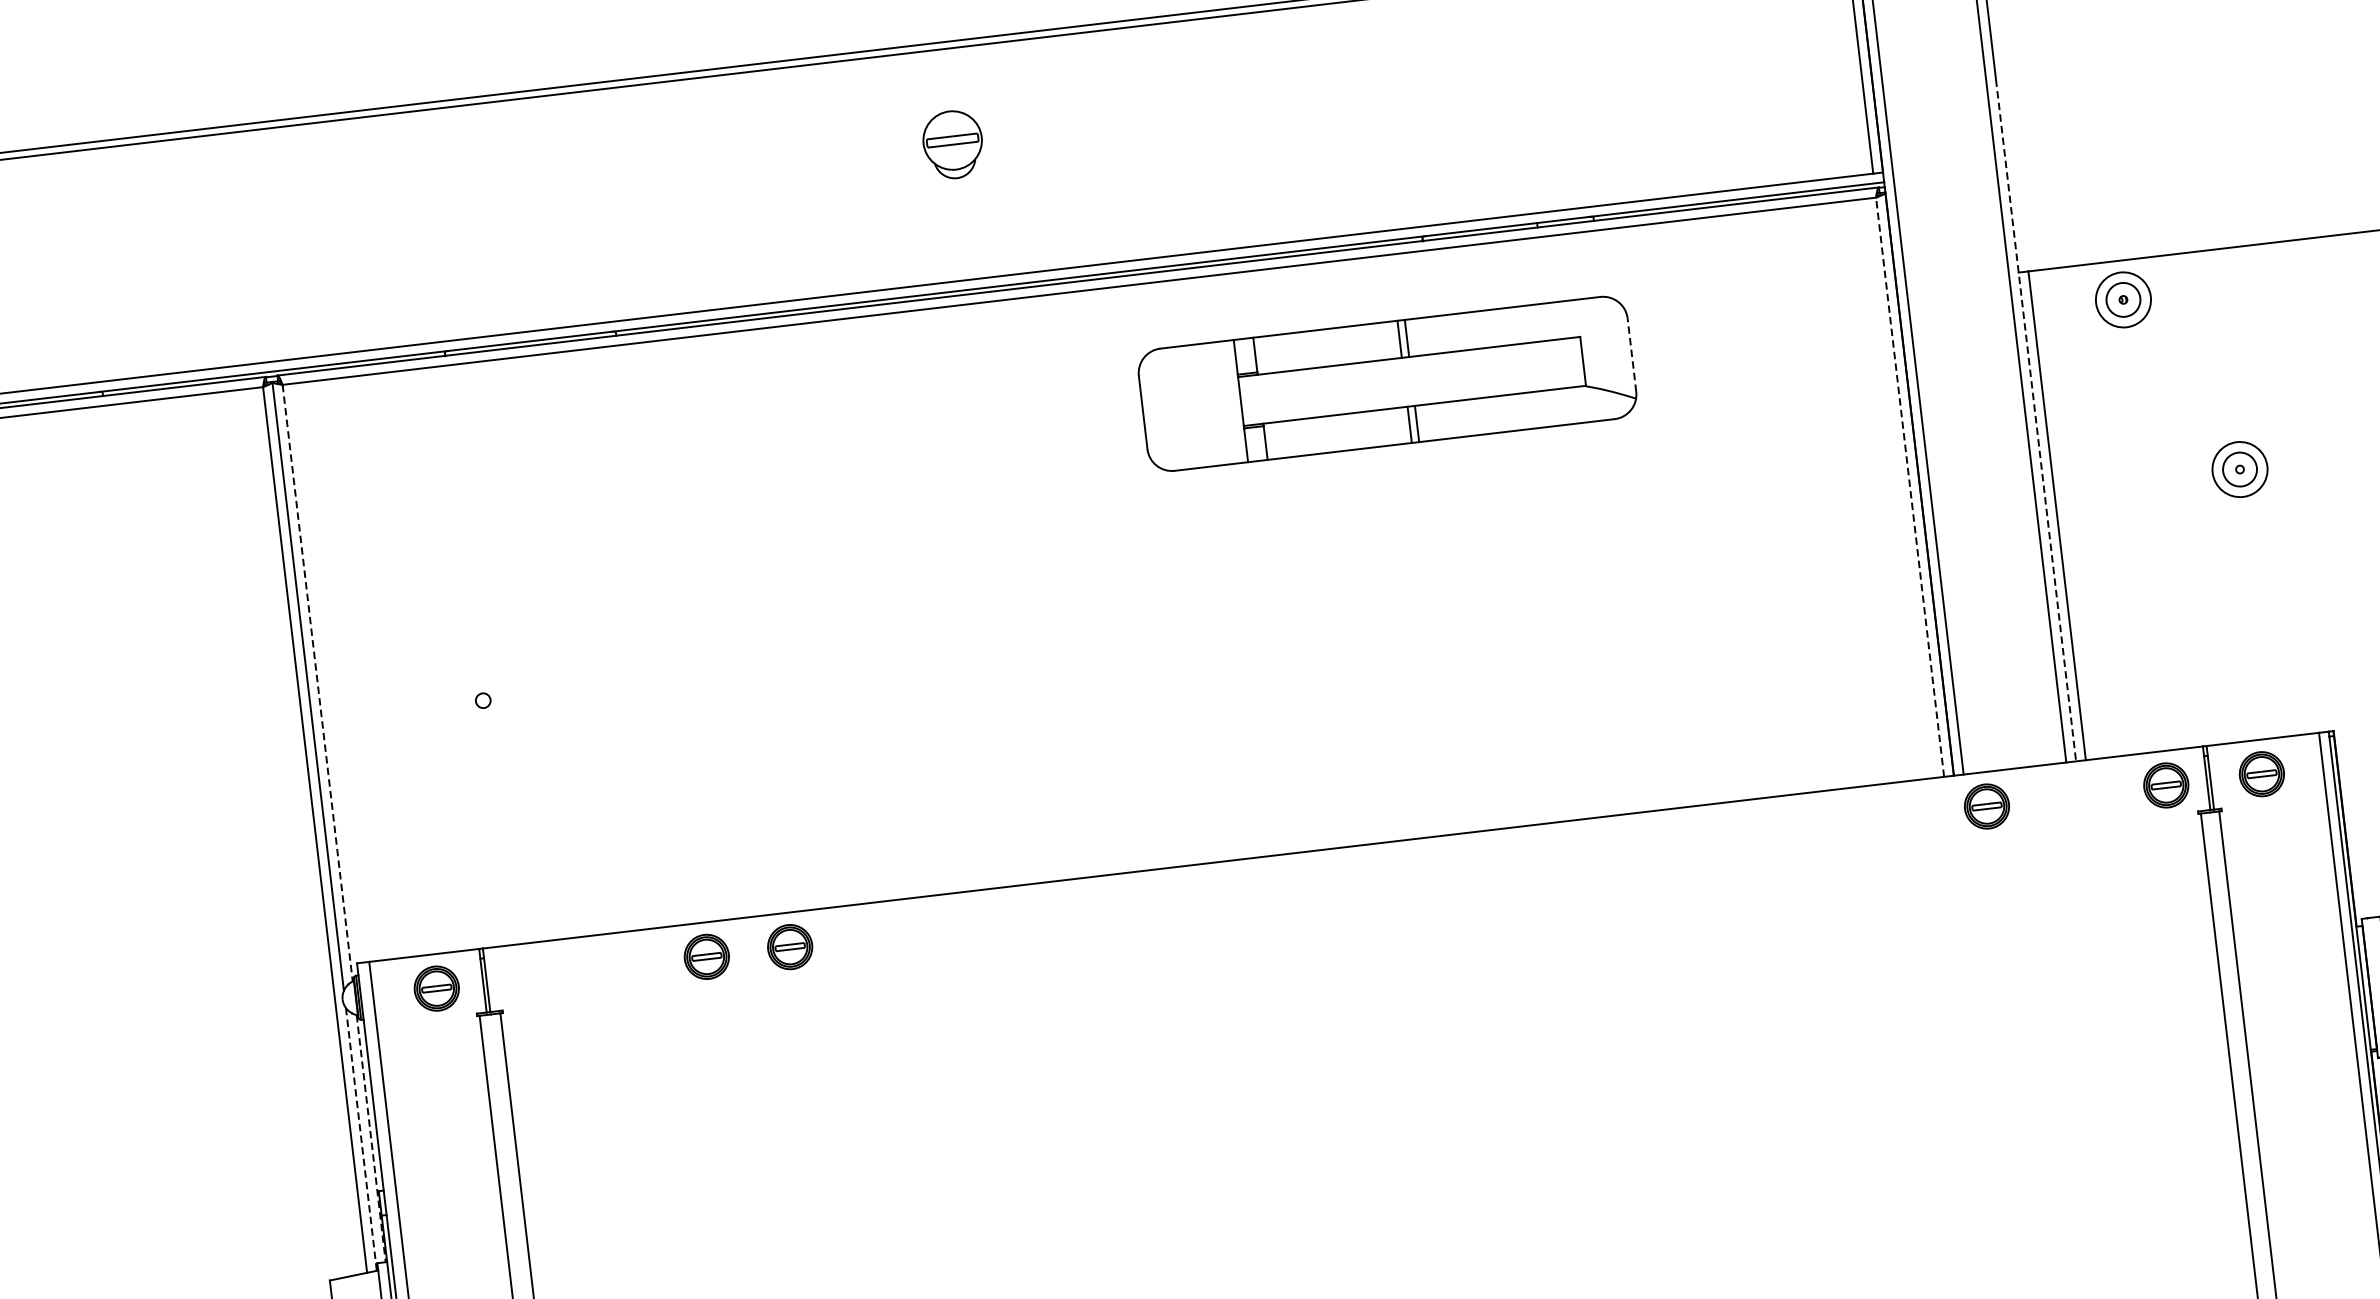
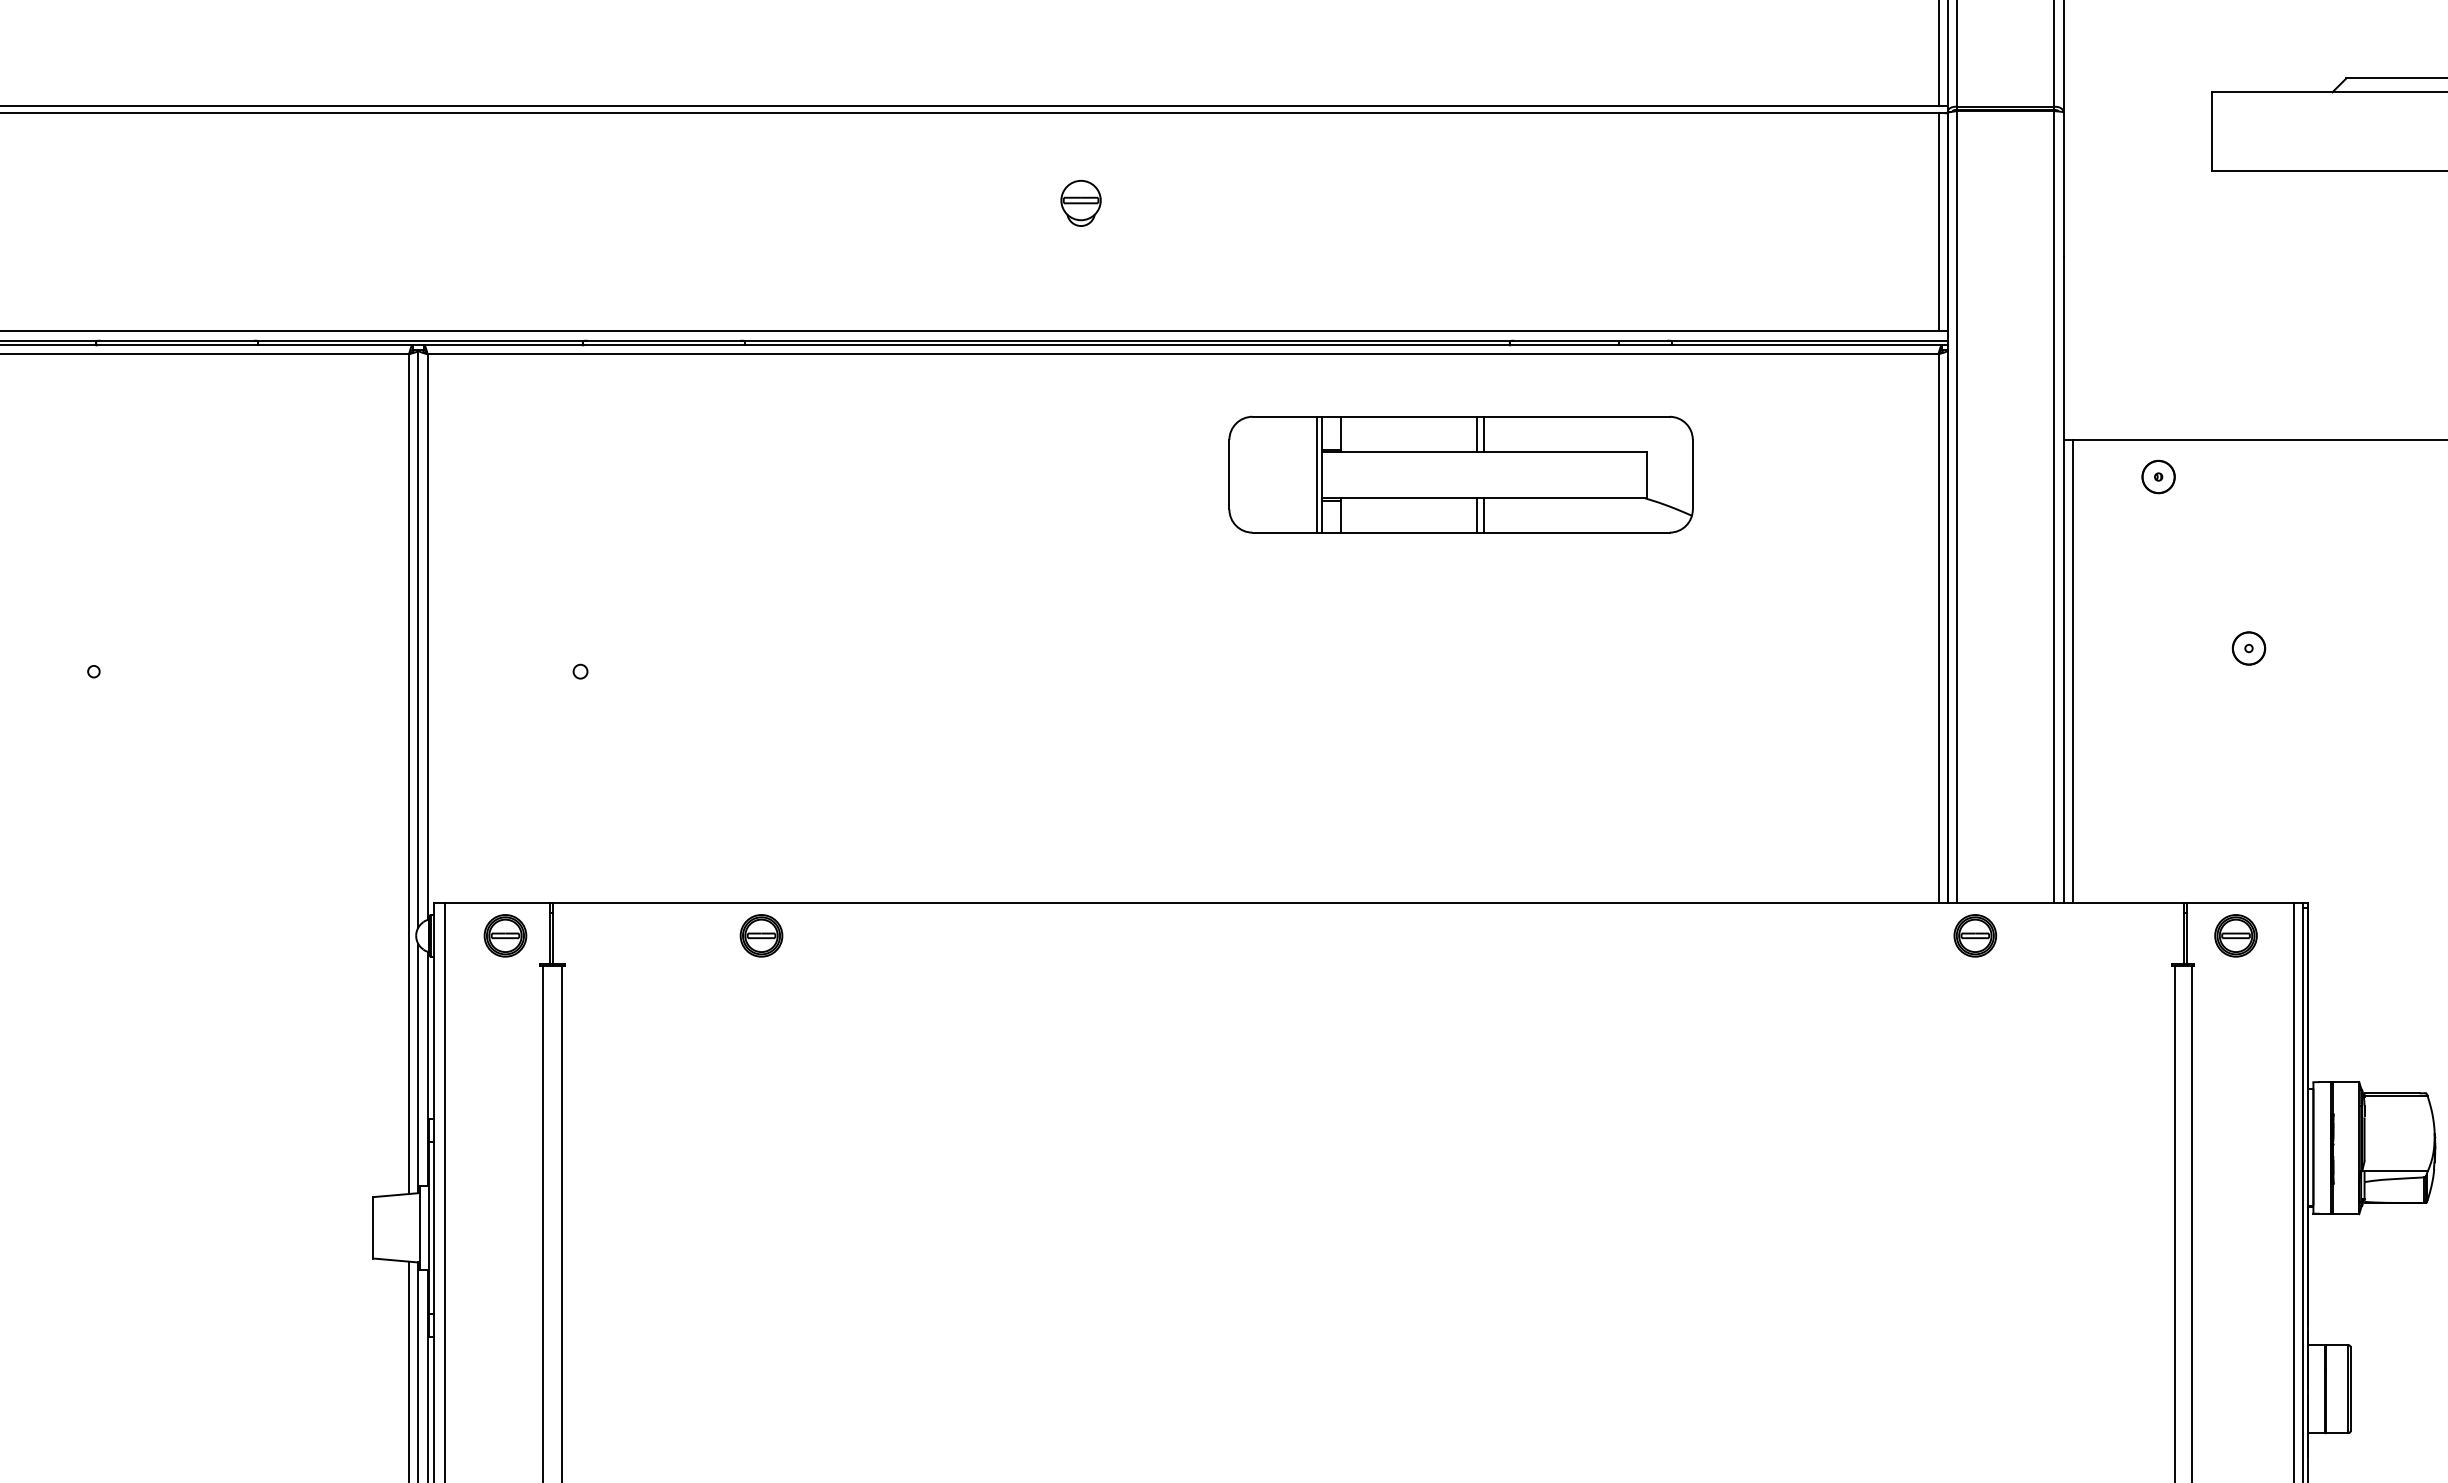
part: (952, 145) -> (1080, 203), size x0.71
circle: (2123, 299) -> (2158, 476), size x0.62
line: (1631, 354) -> (1692, 474), dashed -> solid
line: (1236, 401) -> (1317, 474), added
line: (2035, 420) -> (2063, 580), dashed -> solid
circle: (2239, 469) -> (2248, 648), size x0.62
line: (1910, 486) -> (1938, 628), dashed -> solid
line: (317, 683) -> (427, 637), dashed -> solid
part: (2166, 785) -> (2145, 935), removed
part: (790, 946) -> (840, 935), removed
line: (361, 1139) -> (418, 1068), dashed -> solid
line: (371, 1139) -> (427, 1069), dashed -> solid

